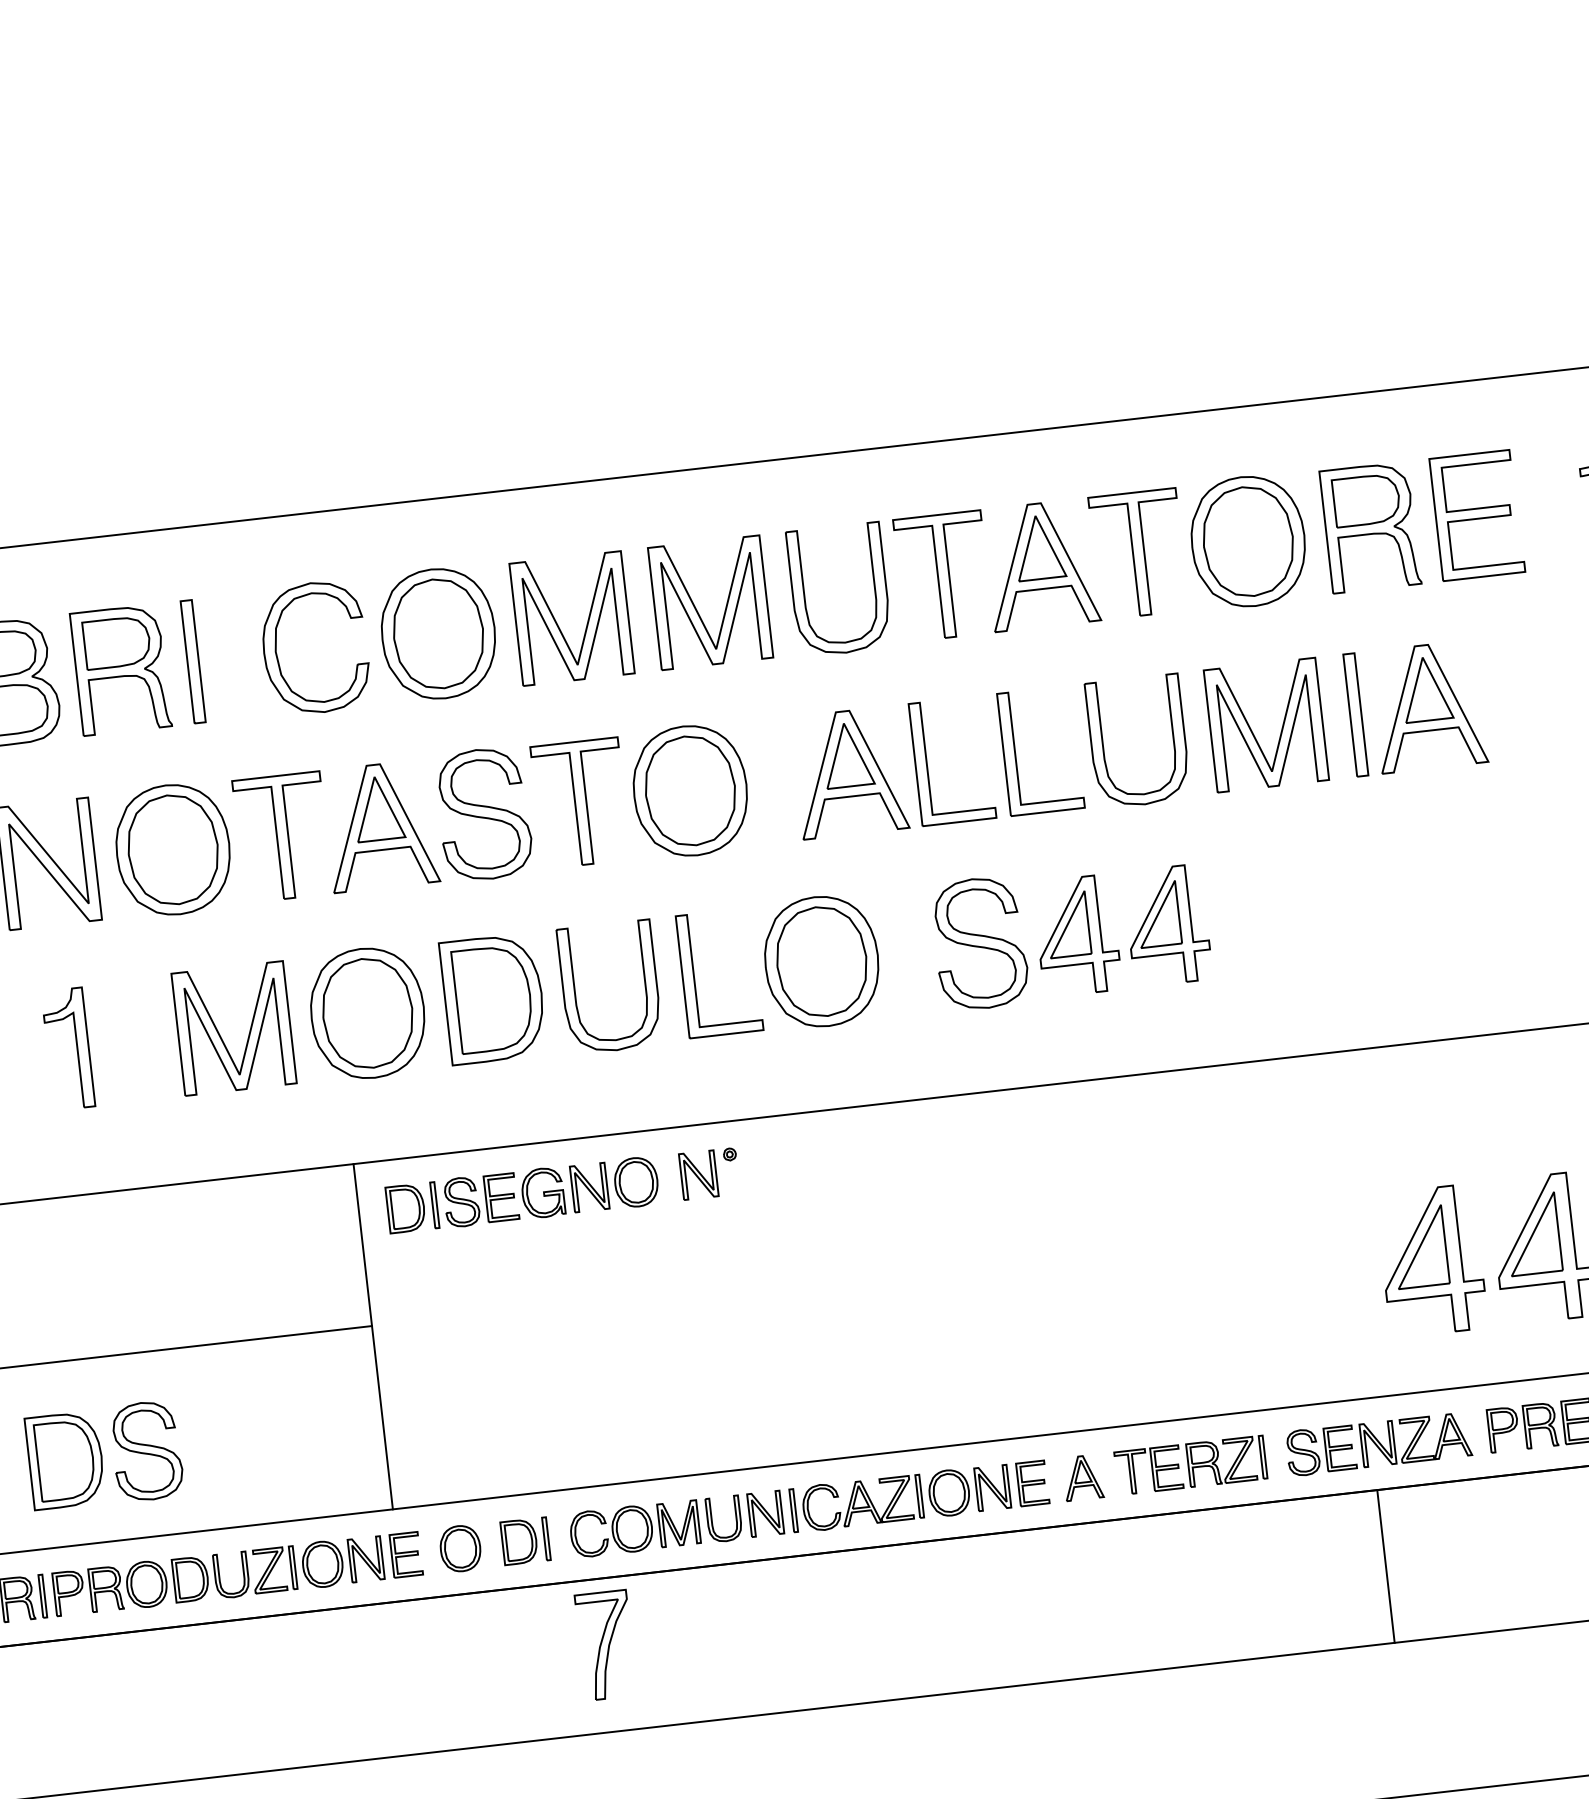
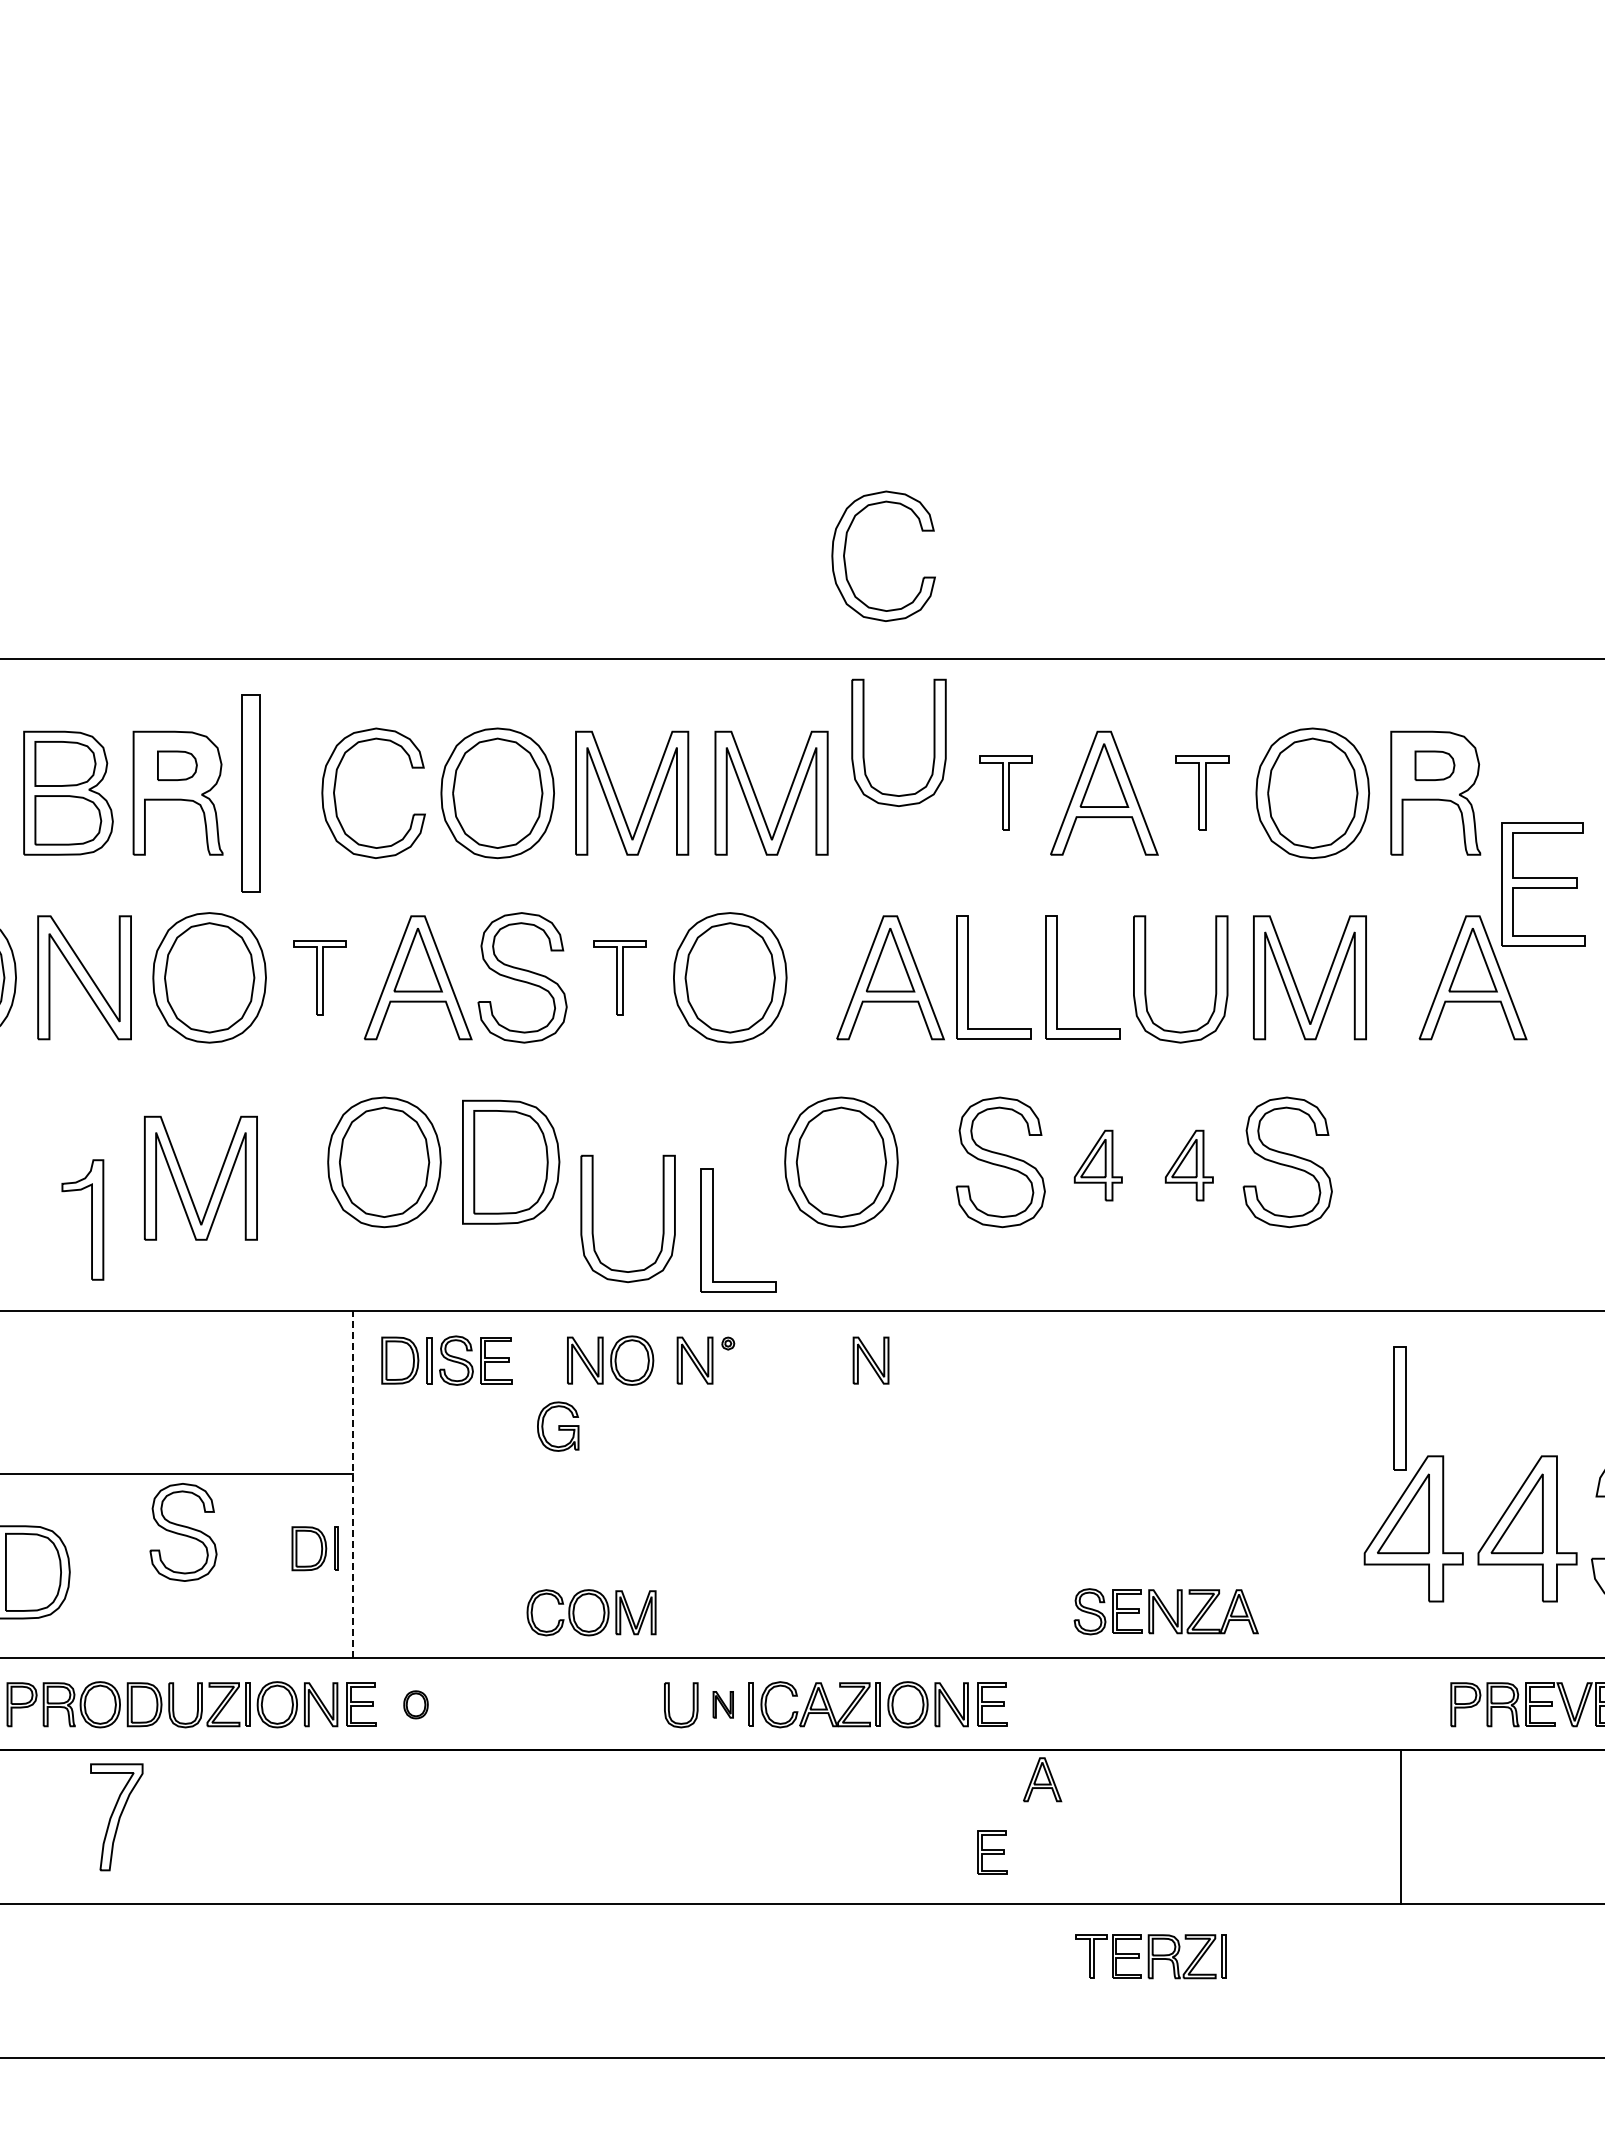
part: (756, 356) -> (845, 553), added
part: (1366, 500) -> (1434, 765), size x0.6
part: (1477, 515) -> (1543, 884), moved
part: (1138, 554) -> (1202, 793), size x0.6
part: (943, 576) -> (1005, 793), size x0.6
part: (805, 593) -> (864, 742), moved
part: (117, 642) -> (177, 765), size x0.6
part: (192, 662) -> (250, 793), size x1.6
part: (1355, 714) -> (1399, 1408), moved
part: (580, 803) -> (619, 977), size x0.6
part: (282, 837) -> (319, 977), size x0.6
part: (1265, 911) -> (1287, 1162), added
part: (1167, 925) -> (1189, 1165), size x0.6
part: (1077, 935) -> (1098, 1165), size x0.6
part: (694, 976) -> (713, 1230), moved
part: (575, 990) -> (593, 1218), moved
part: (221, 1036) -> (187, 1184), moved
part: (76, 1047) -> (91, 1219), moved
part: (873, 1155) -> (870, 1360), added
part: (543, 1192) -> (558, 1426), moved
line: (373, 1336) -> (353, 1484), solid -> dashed
part: (1378, 1443) -> (1165, 1611), moved
part: (146, 1451) -> (183, 1532), moved
part: (1190, 1465) -> (1150, 1956), moved
part: (1082, 1477) -> (1042, 1779), moved
part: (765, 1513) -> (723, 1704), size x0.6
part: (634, 1528) -> (591, 1612), moved
part: (524, 1541) -> (314, 1548), moved
part: (459, 1548) -> (415, 1704), size x0.6
line: (1386, 1566) -> (1400, 1827), moved
part: (1050, 1630) -> (992, 1852), added
part: (605, 1645) -> (116, 1817), moved

